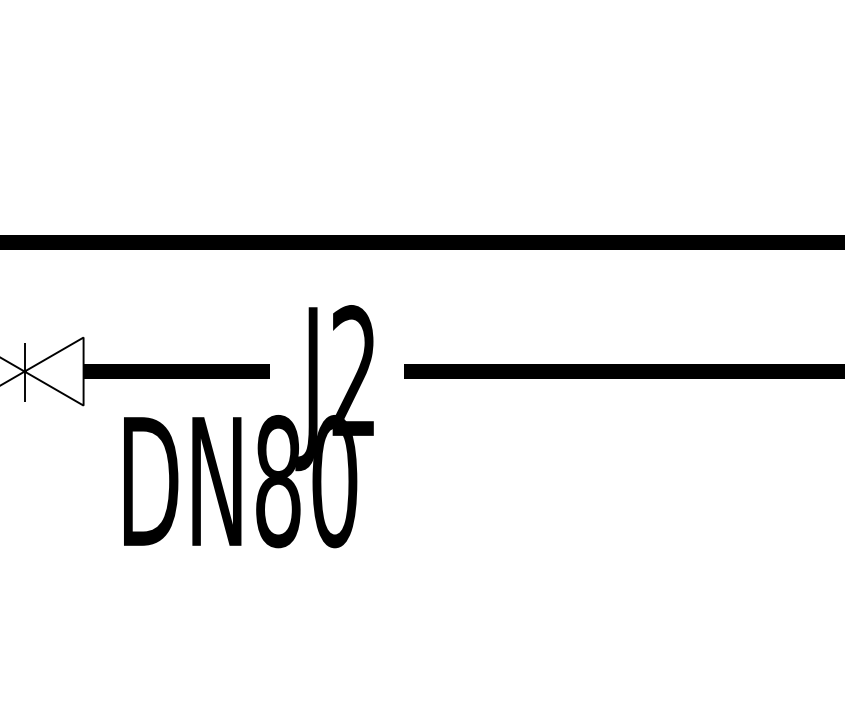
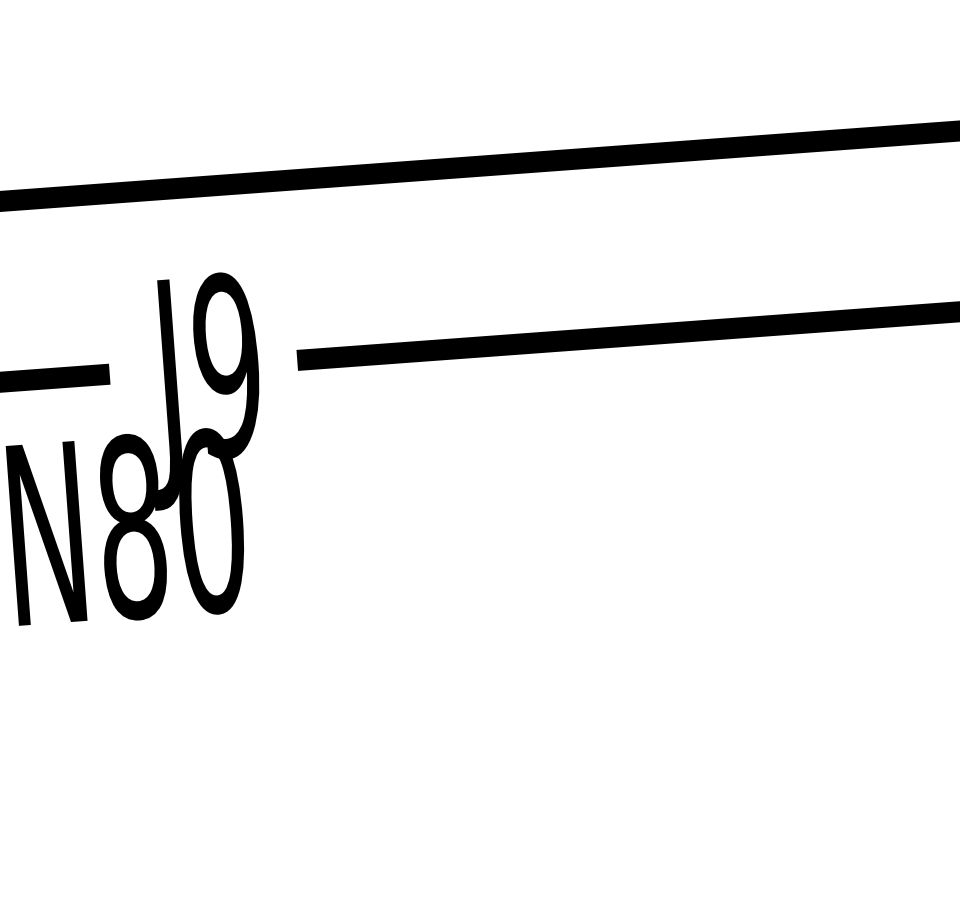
text: (353, 371) -> (226, 365), J2 -> J9

